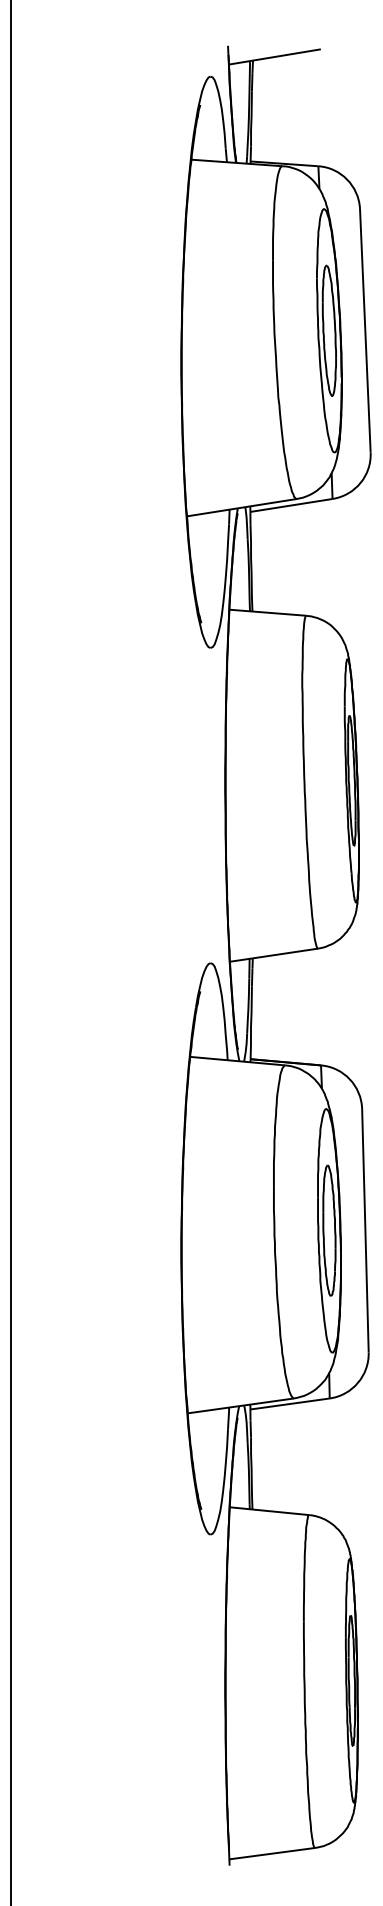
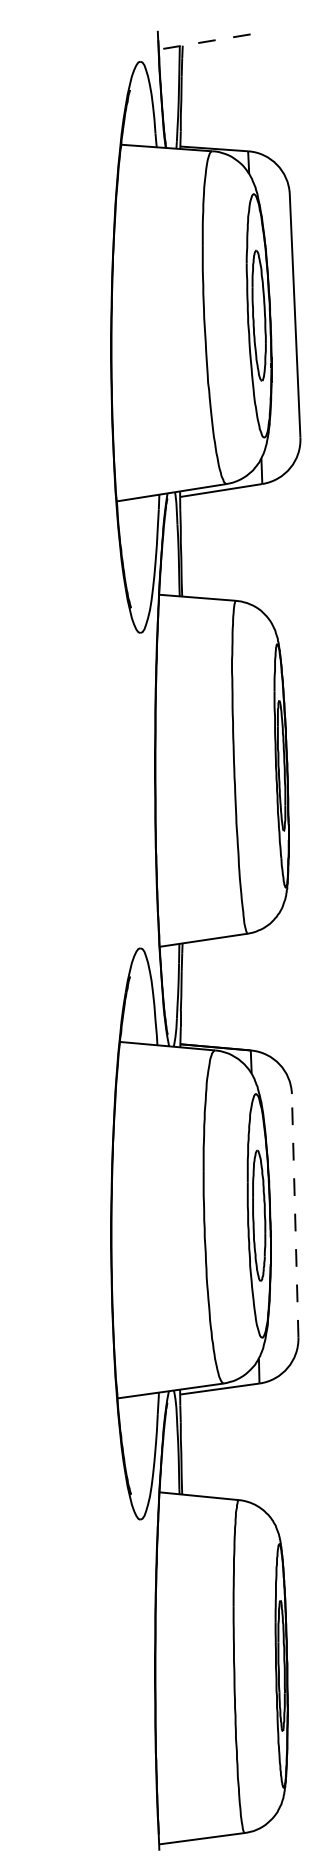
line: (274, 56) -> (204, 41), solid -> dashed
line: (365, 1230) -> (295, 1215), solid -> dashed

